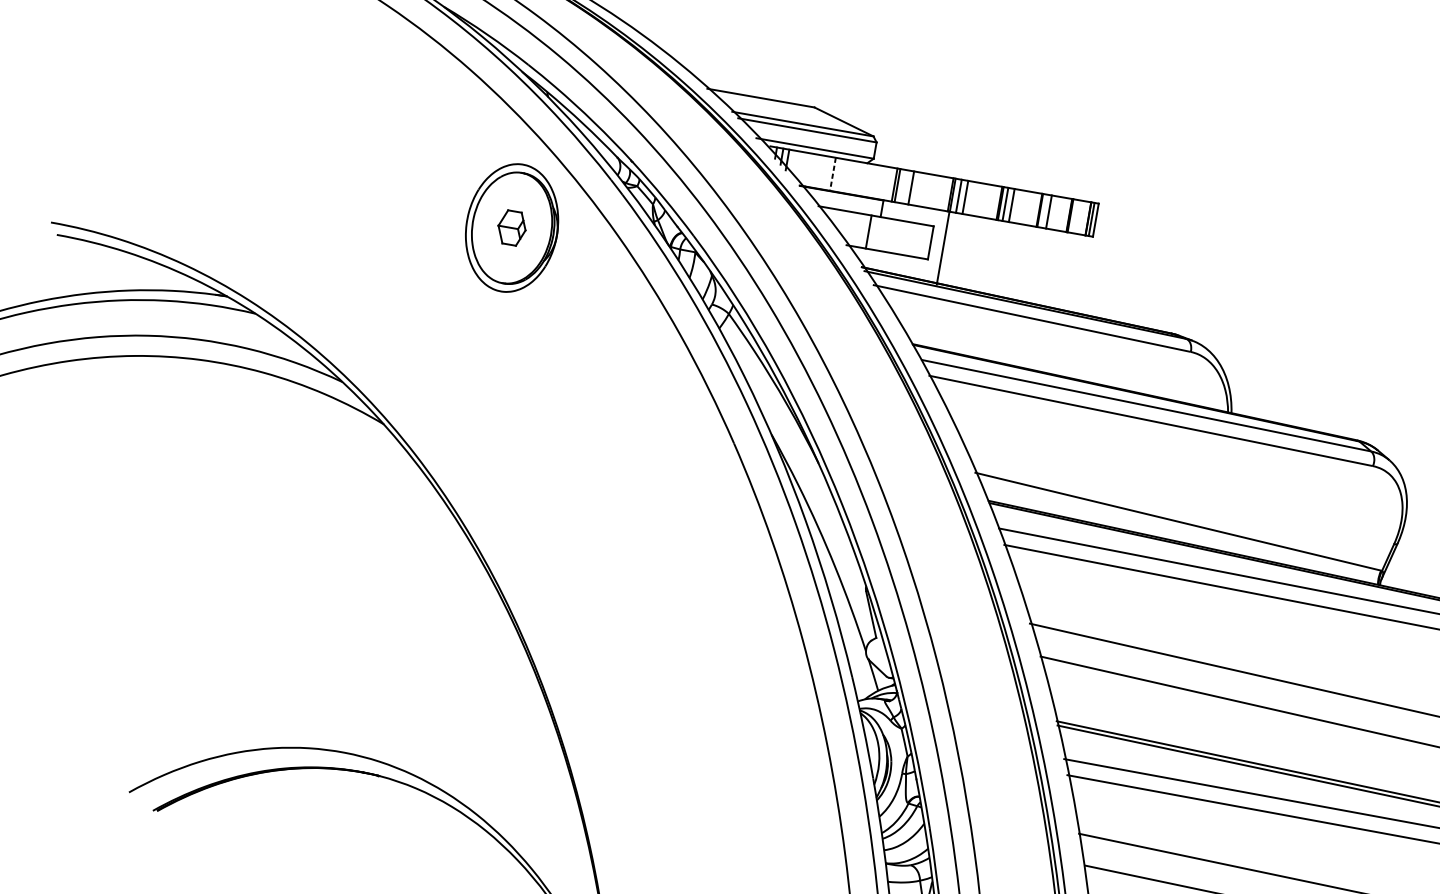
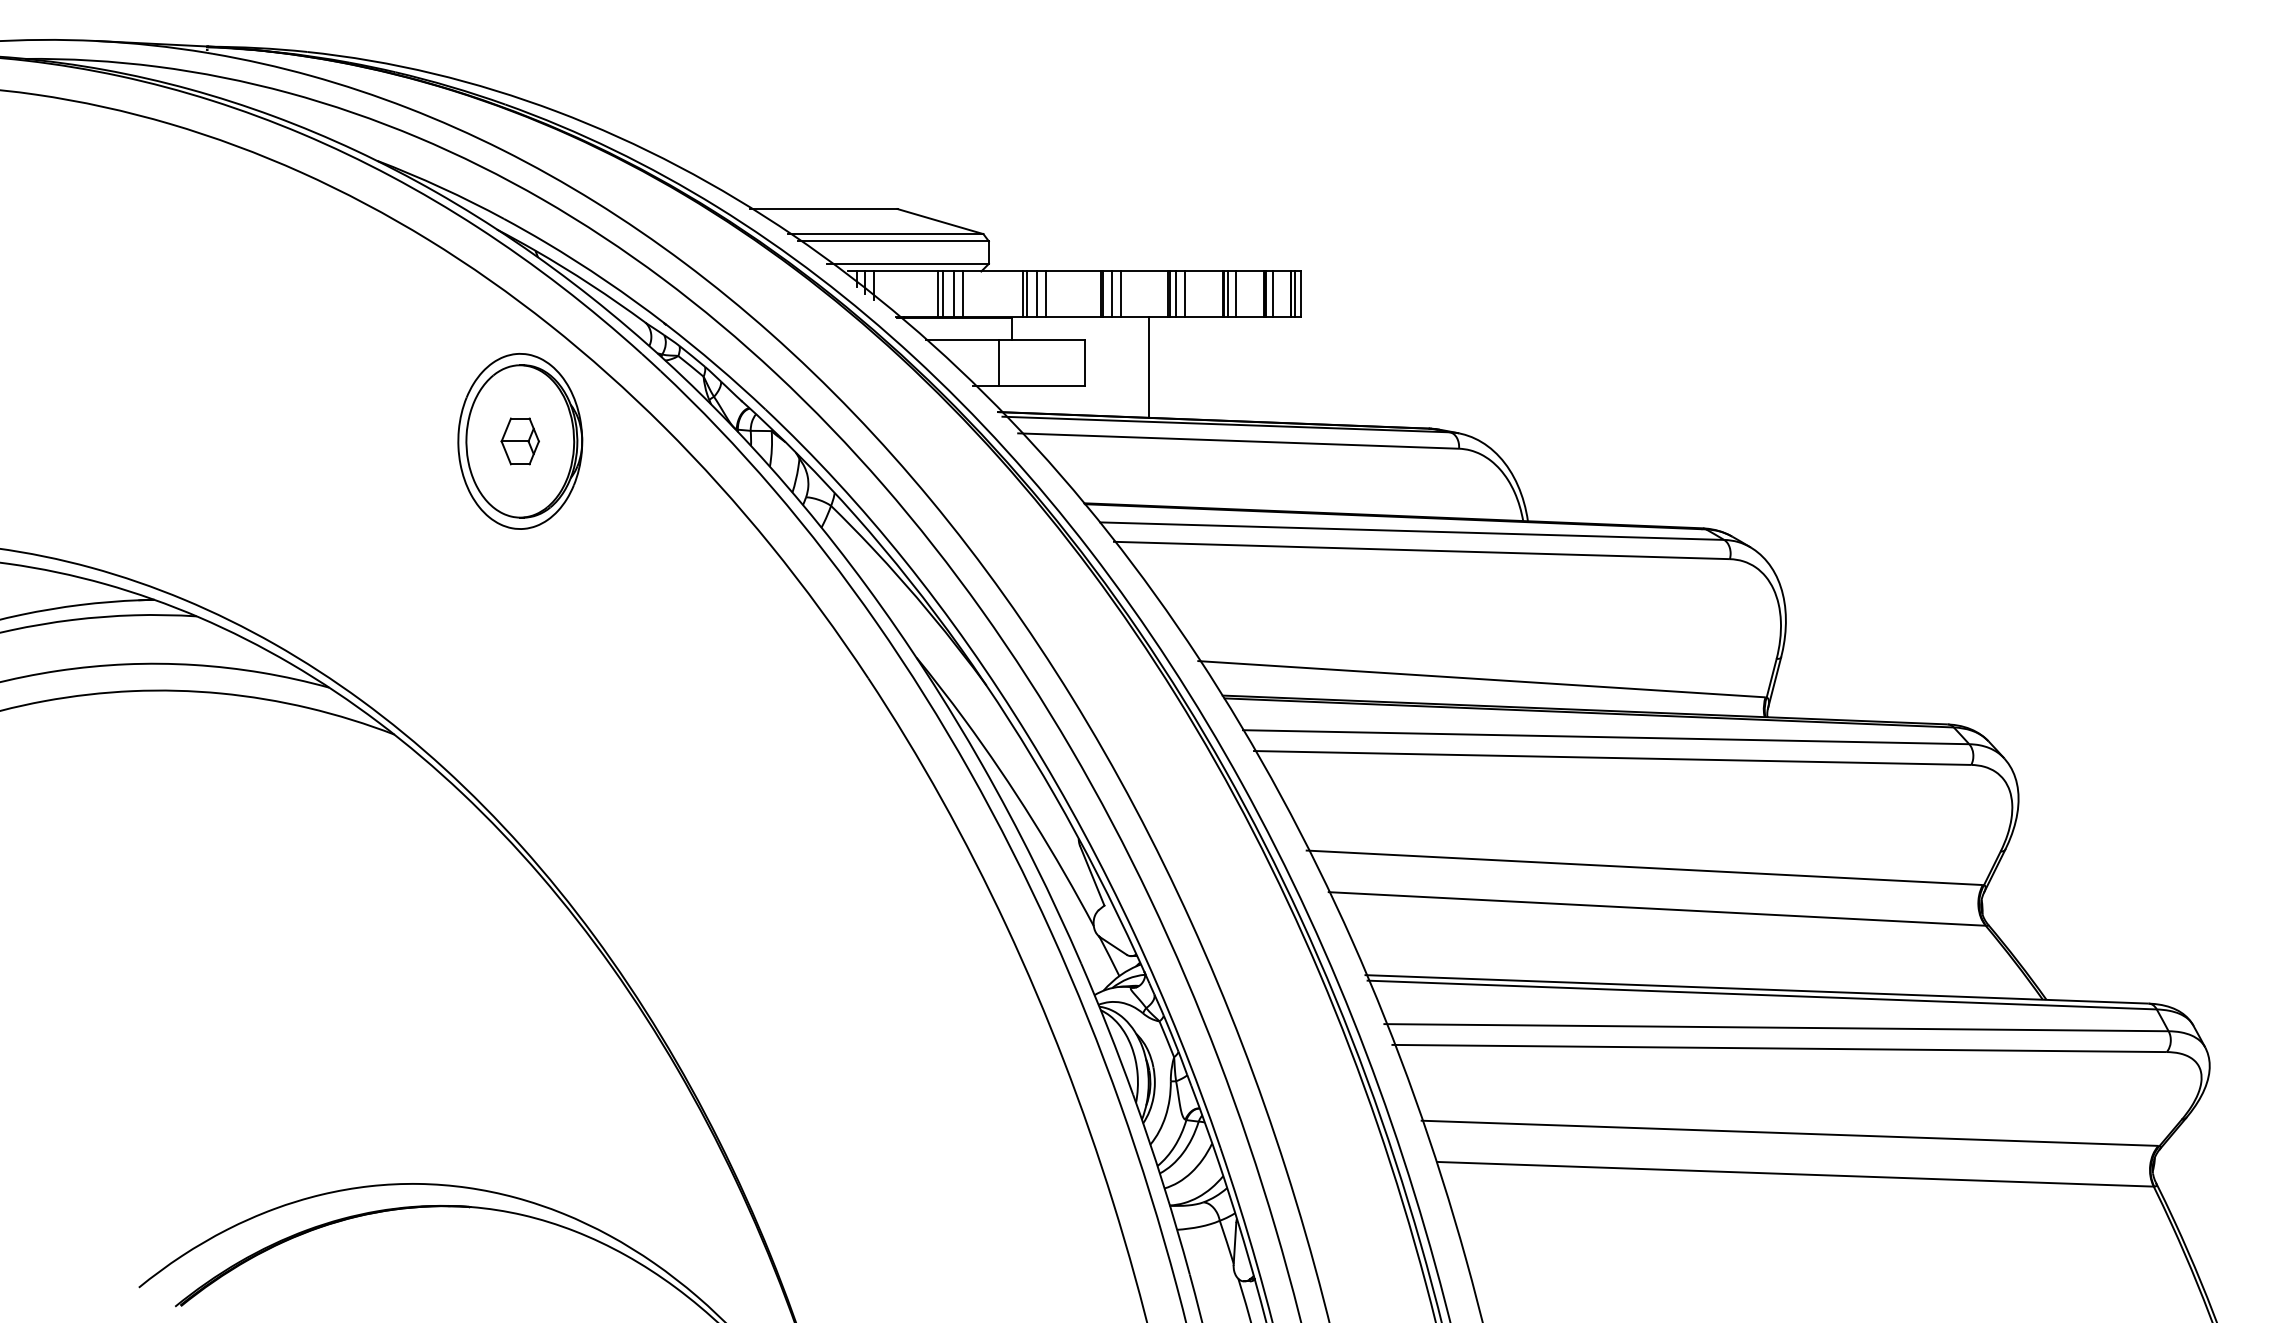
line: (832, 174) -> (937, 294), dashed -> solid
line: (837, 175) -> (943, 294), added
line: (844, 176) -> (954, 294), added
line: (850, 177) -> (962, 294), added
line: (905, 187) -> (1037, 294), added
line: (1043, 211) -> (1228, 294), added
line: (1075, 216) -> (1273, 294), added
line: (942, 248) -> (1148, 367), moved

